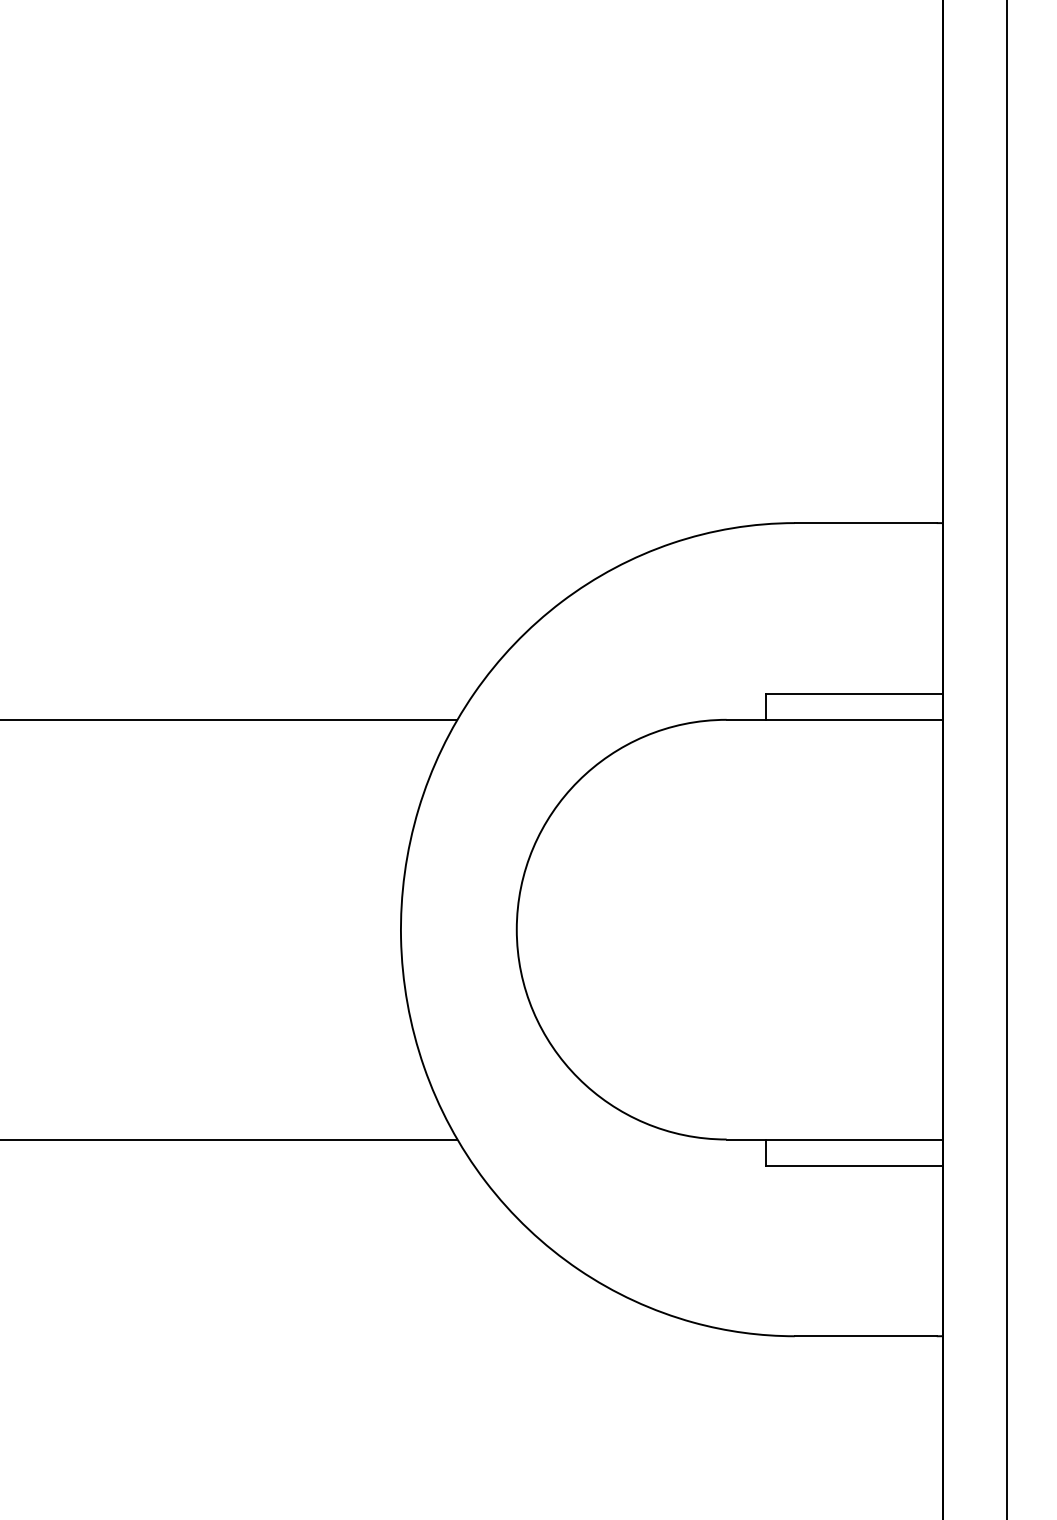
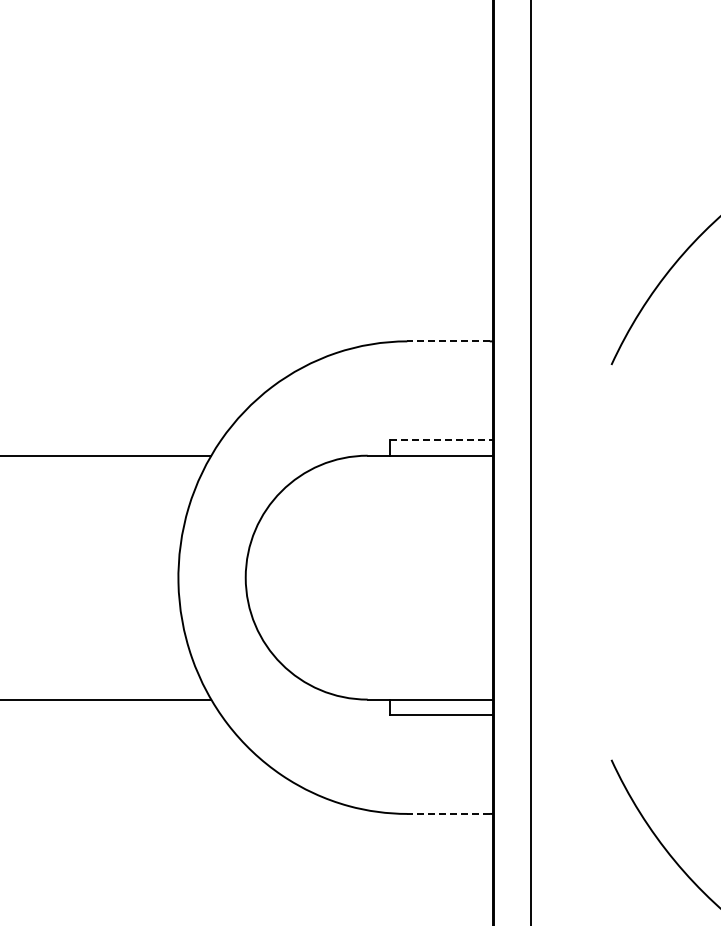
line: (865, 523) -> (448, 341), solid -> dashed
line: (855, 693) -> (442, 440), solid -> dashed
line: (865, 1335) -> (448, 813), solid -> dashed

